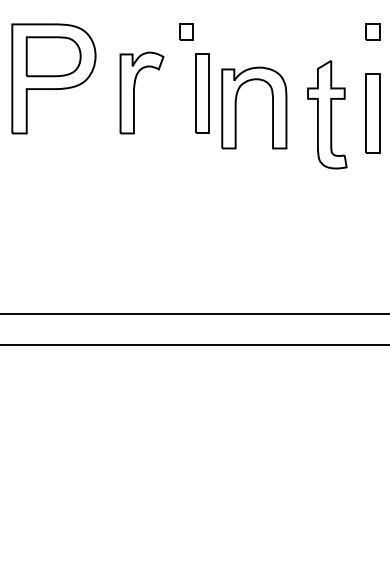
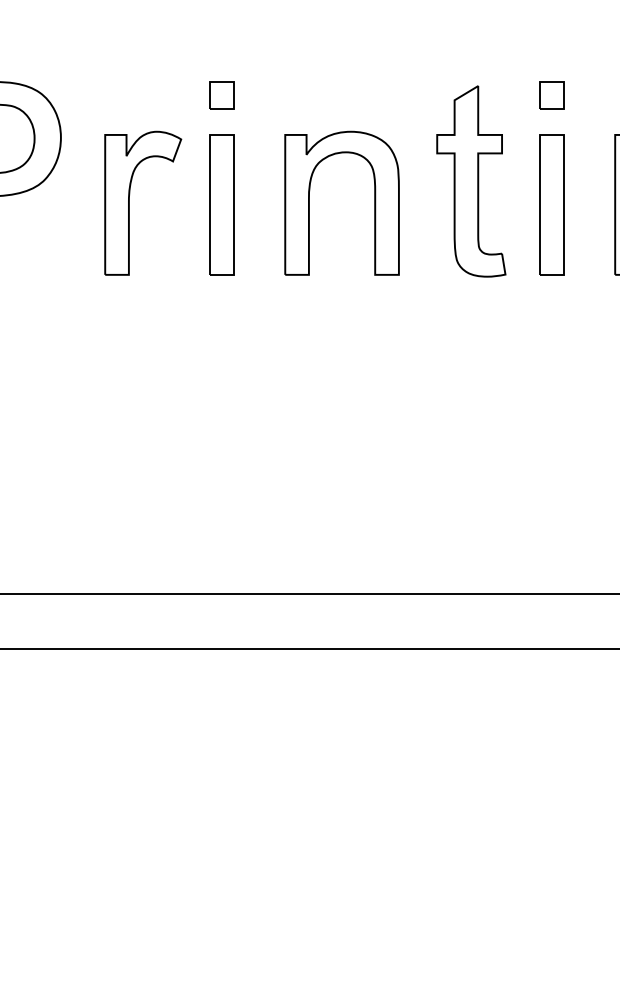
part: (202, 93) -> (221, 204), moved
part: (236, 107) -> (310, 202), moved
part: (372, 113) -> (551, 204), moved
part: (327, 114) -> (471, 181), moved

